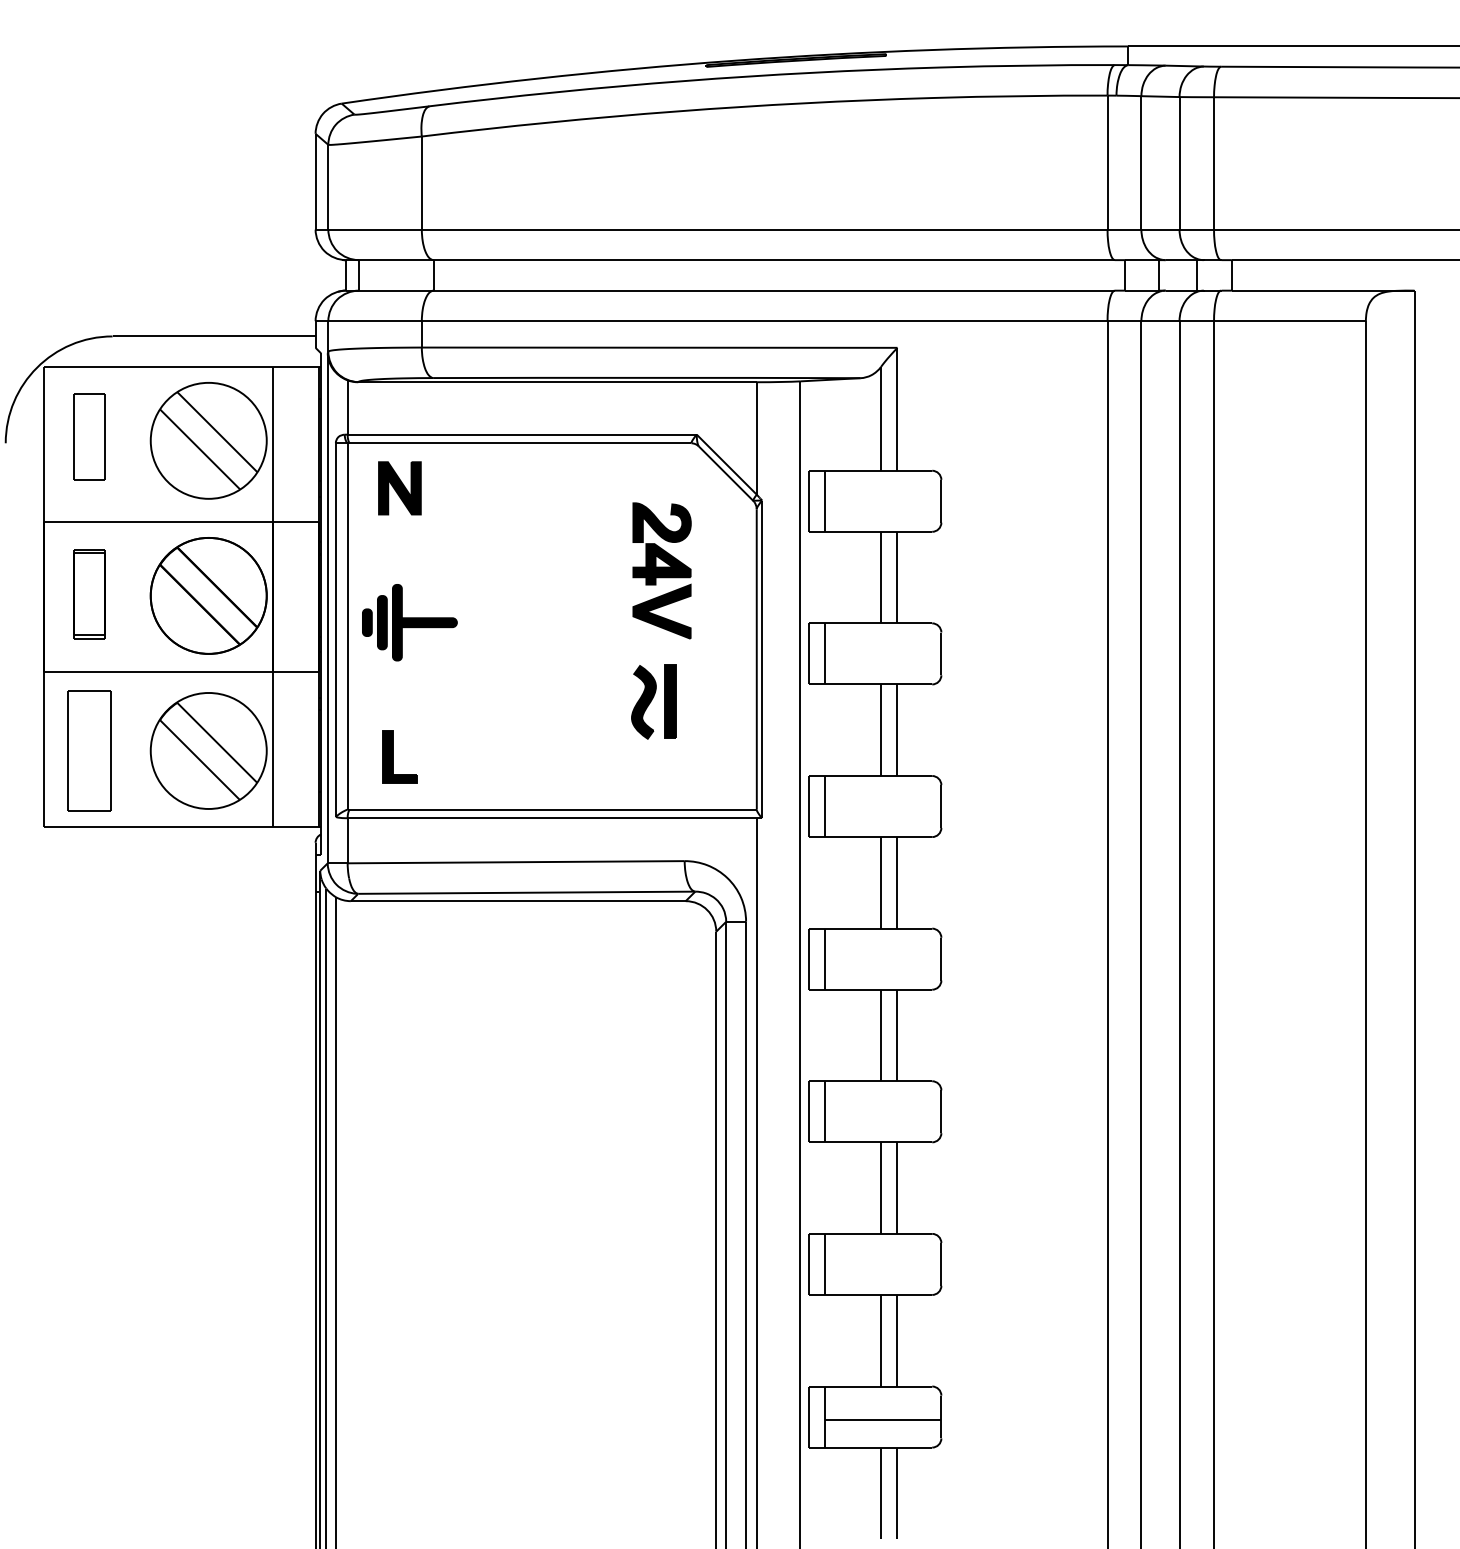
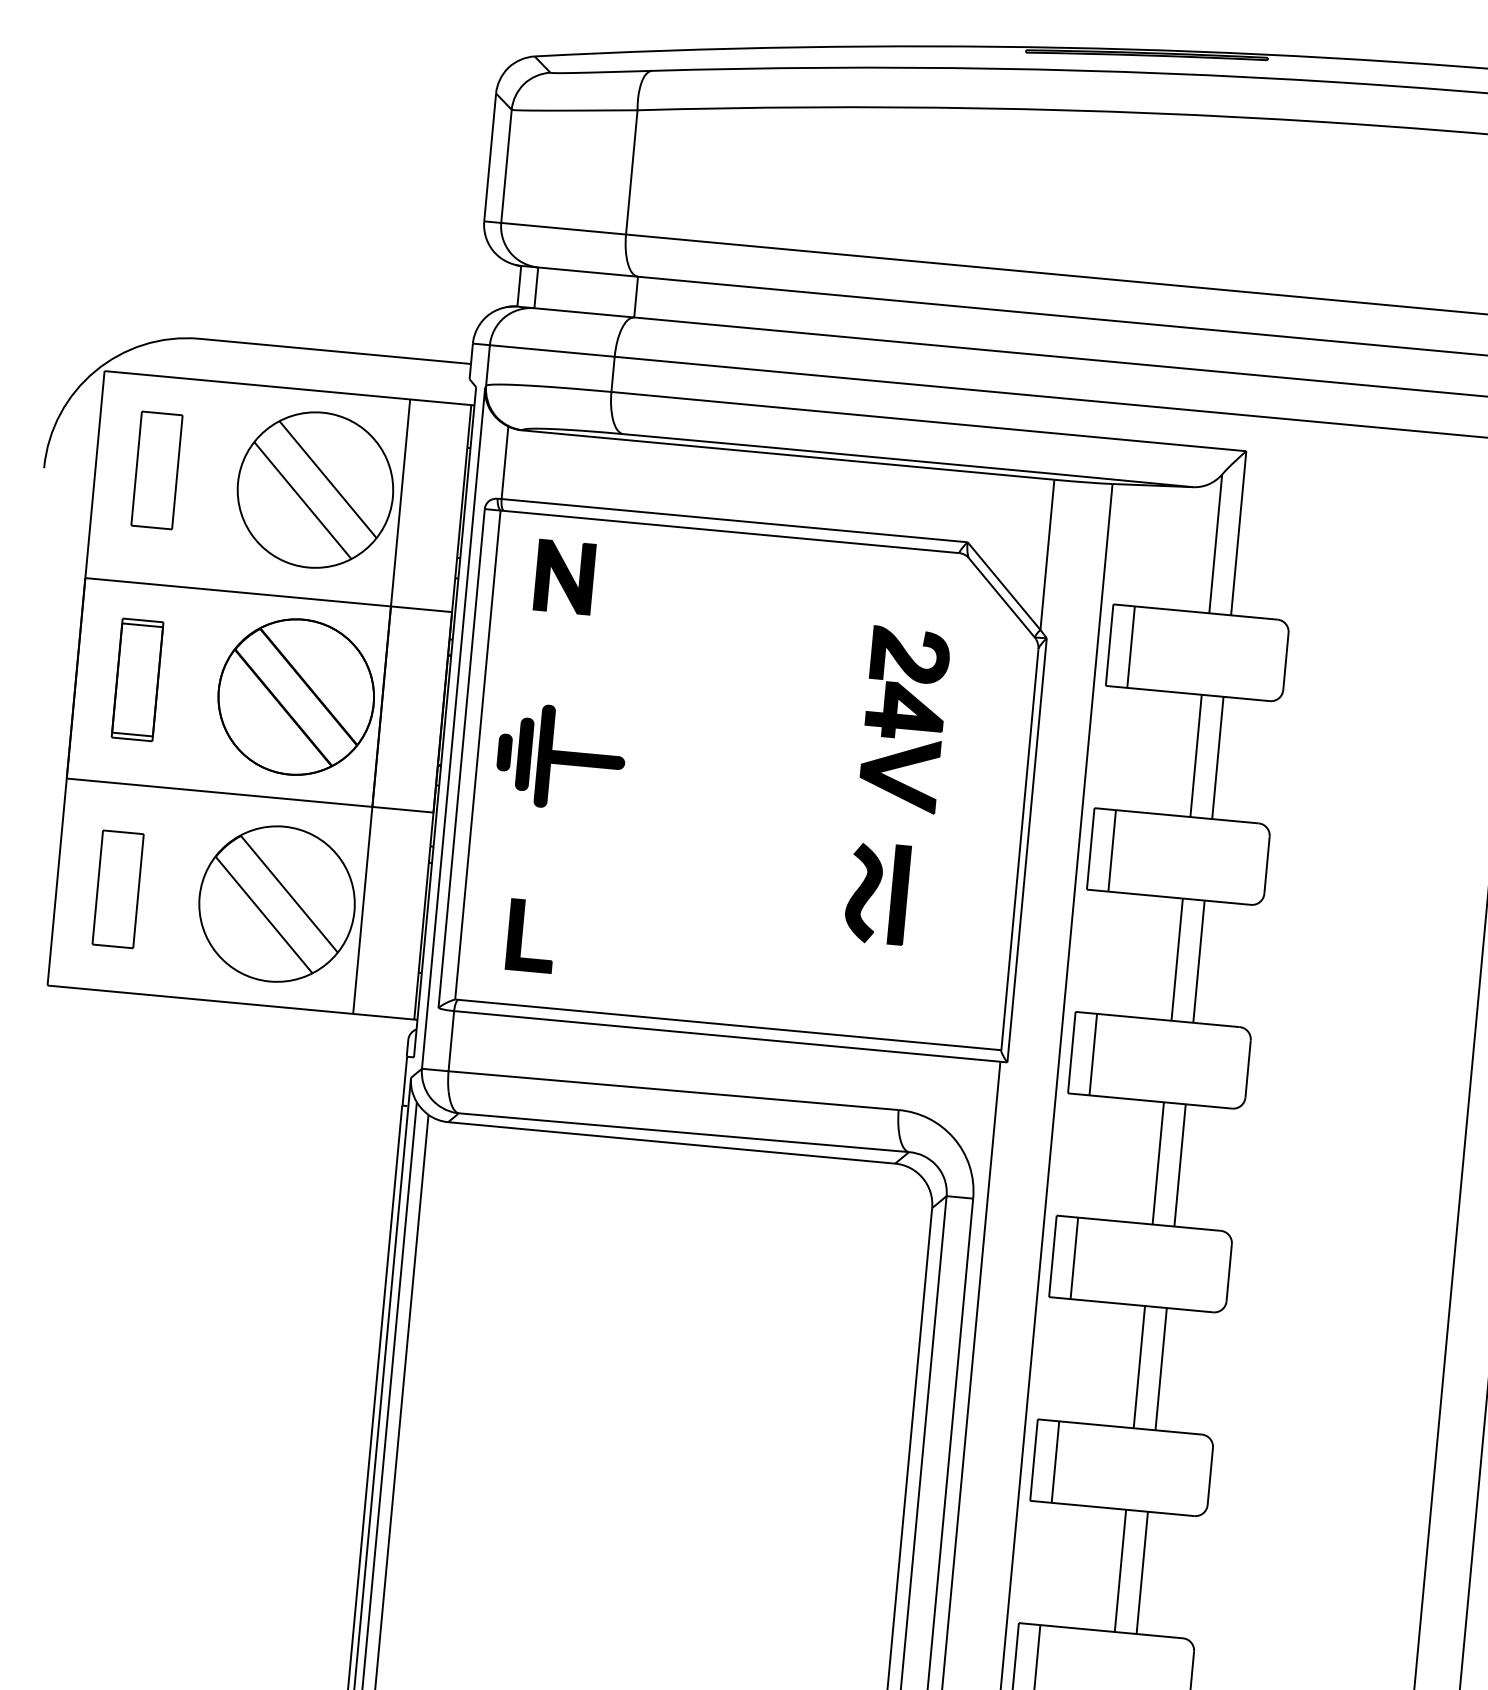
part: (89, 750) -> (117, 888), size x0.71

